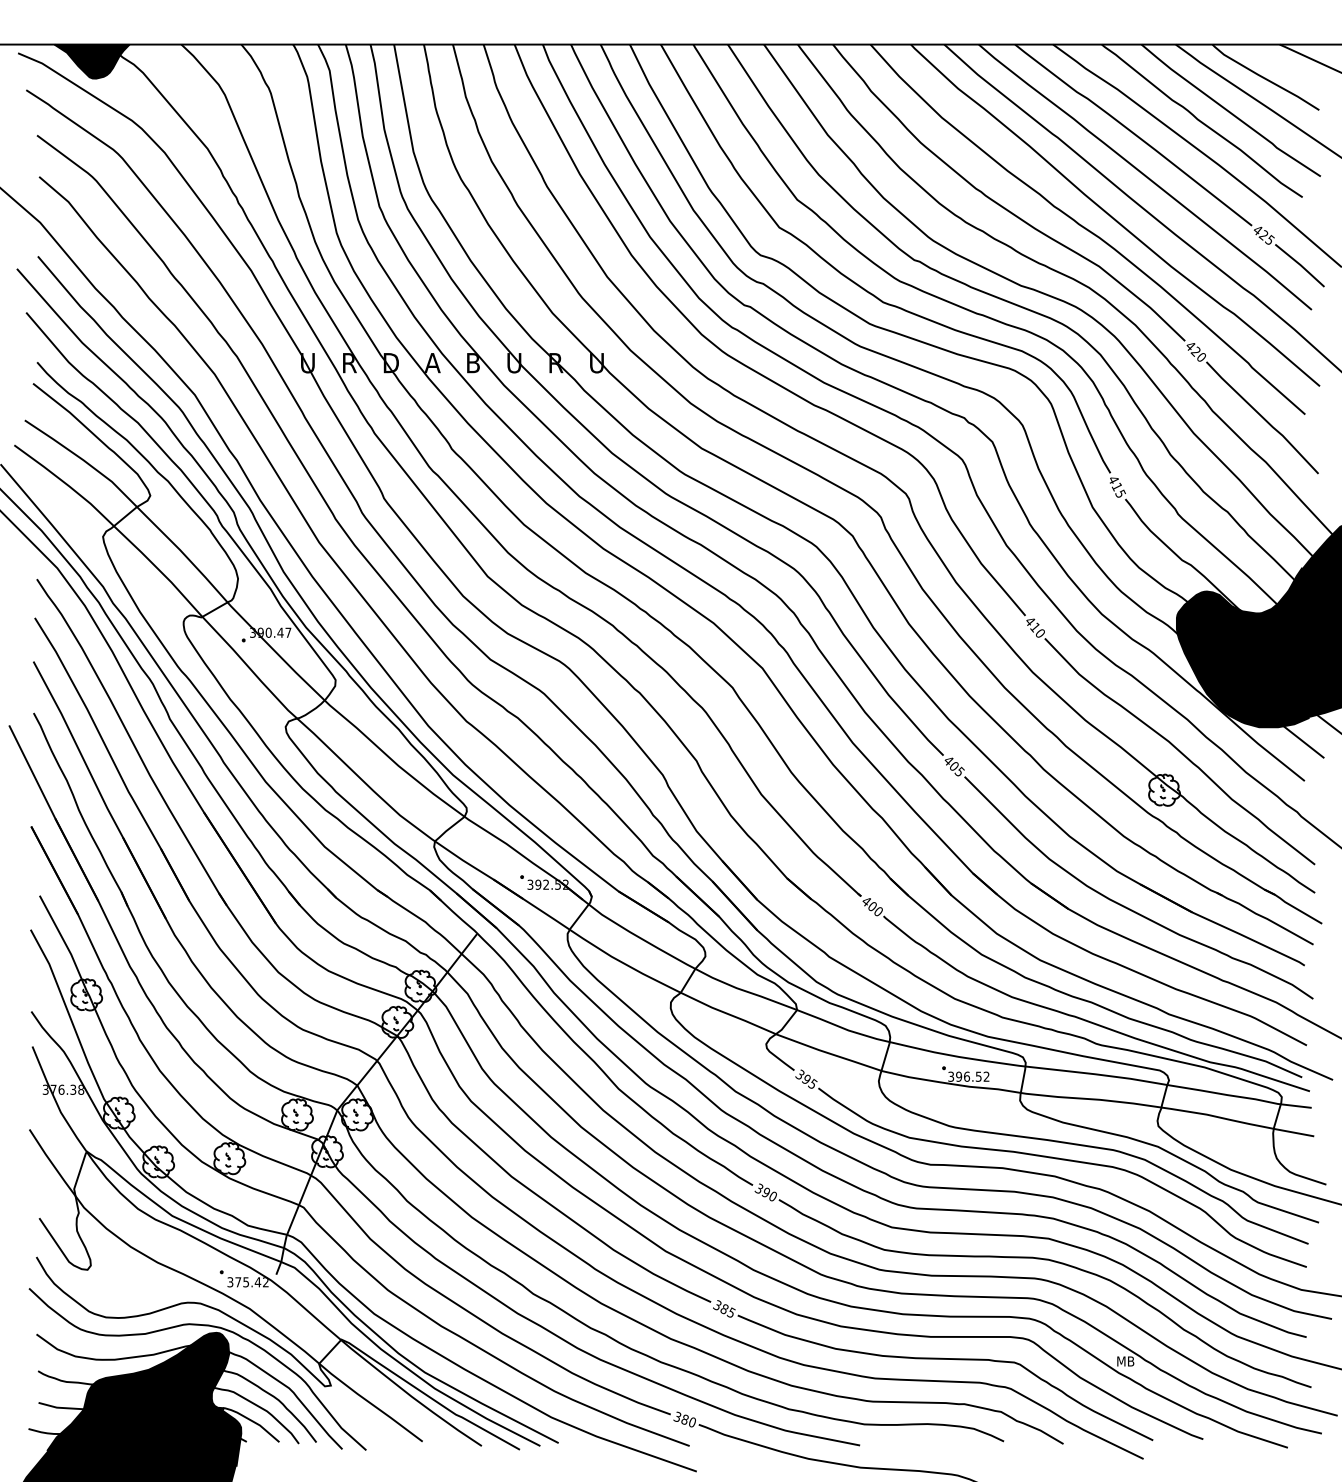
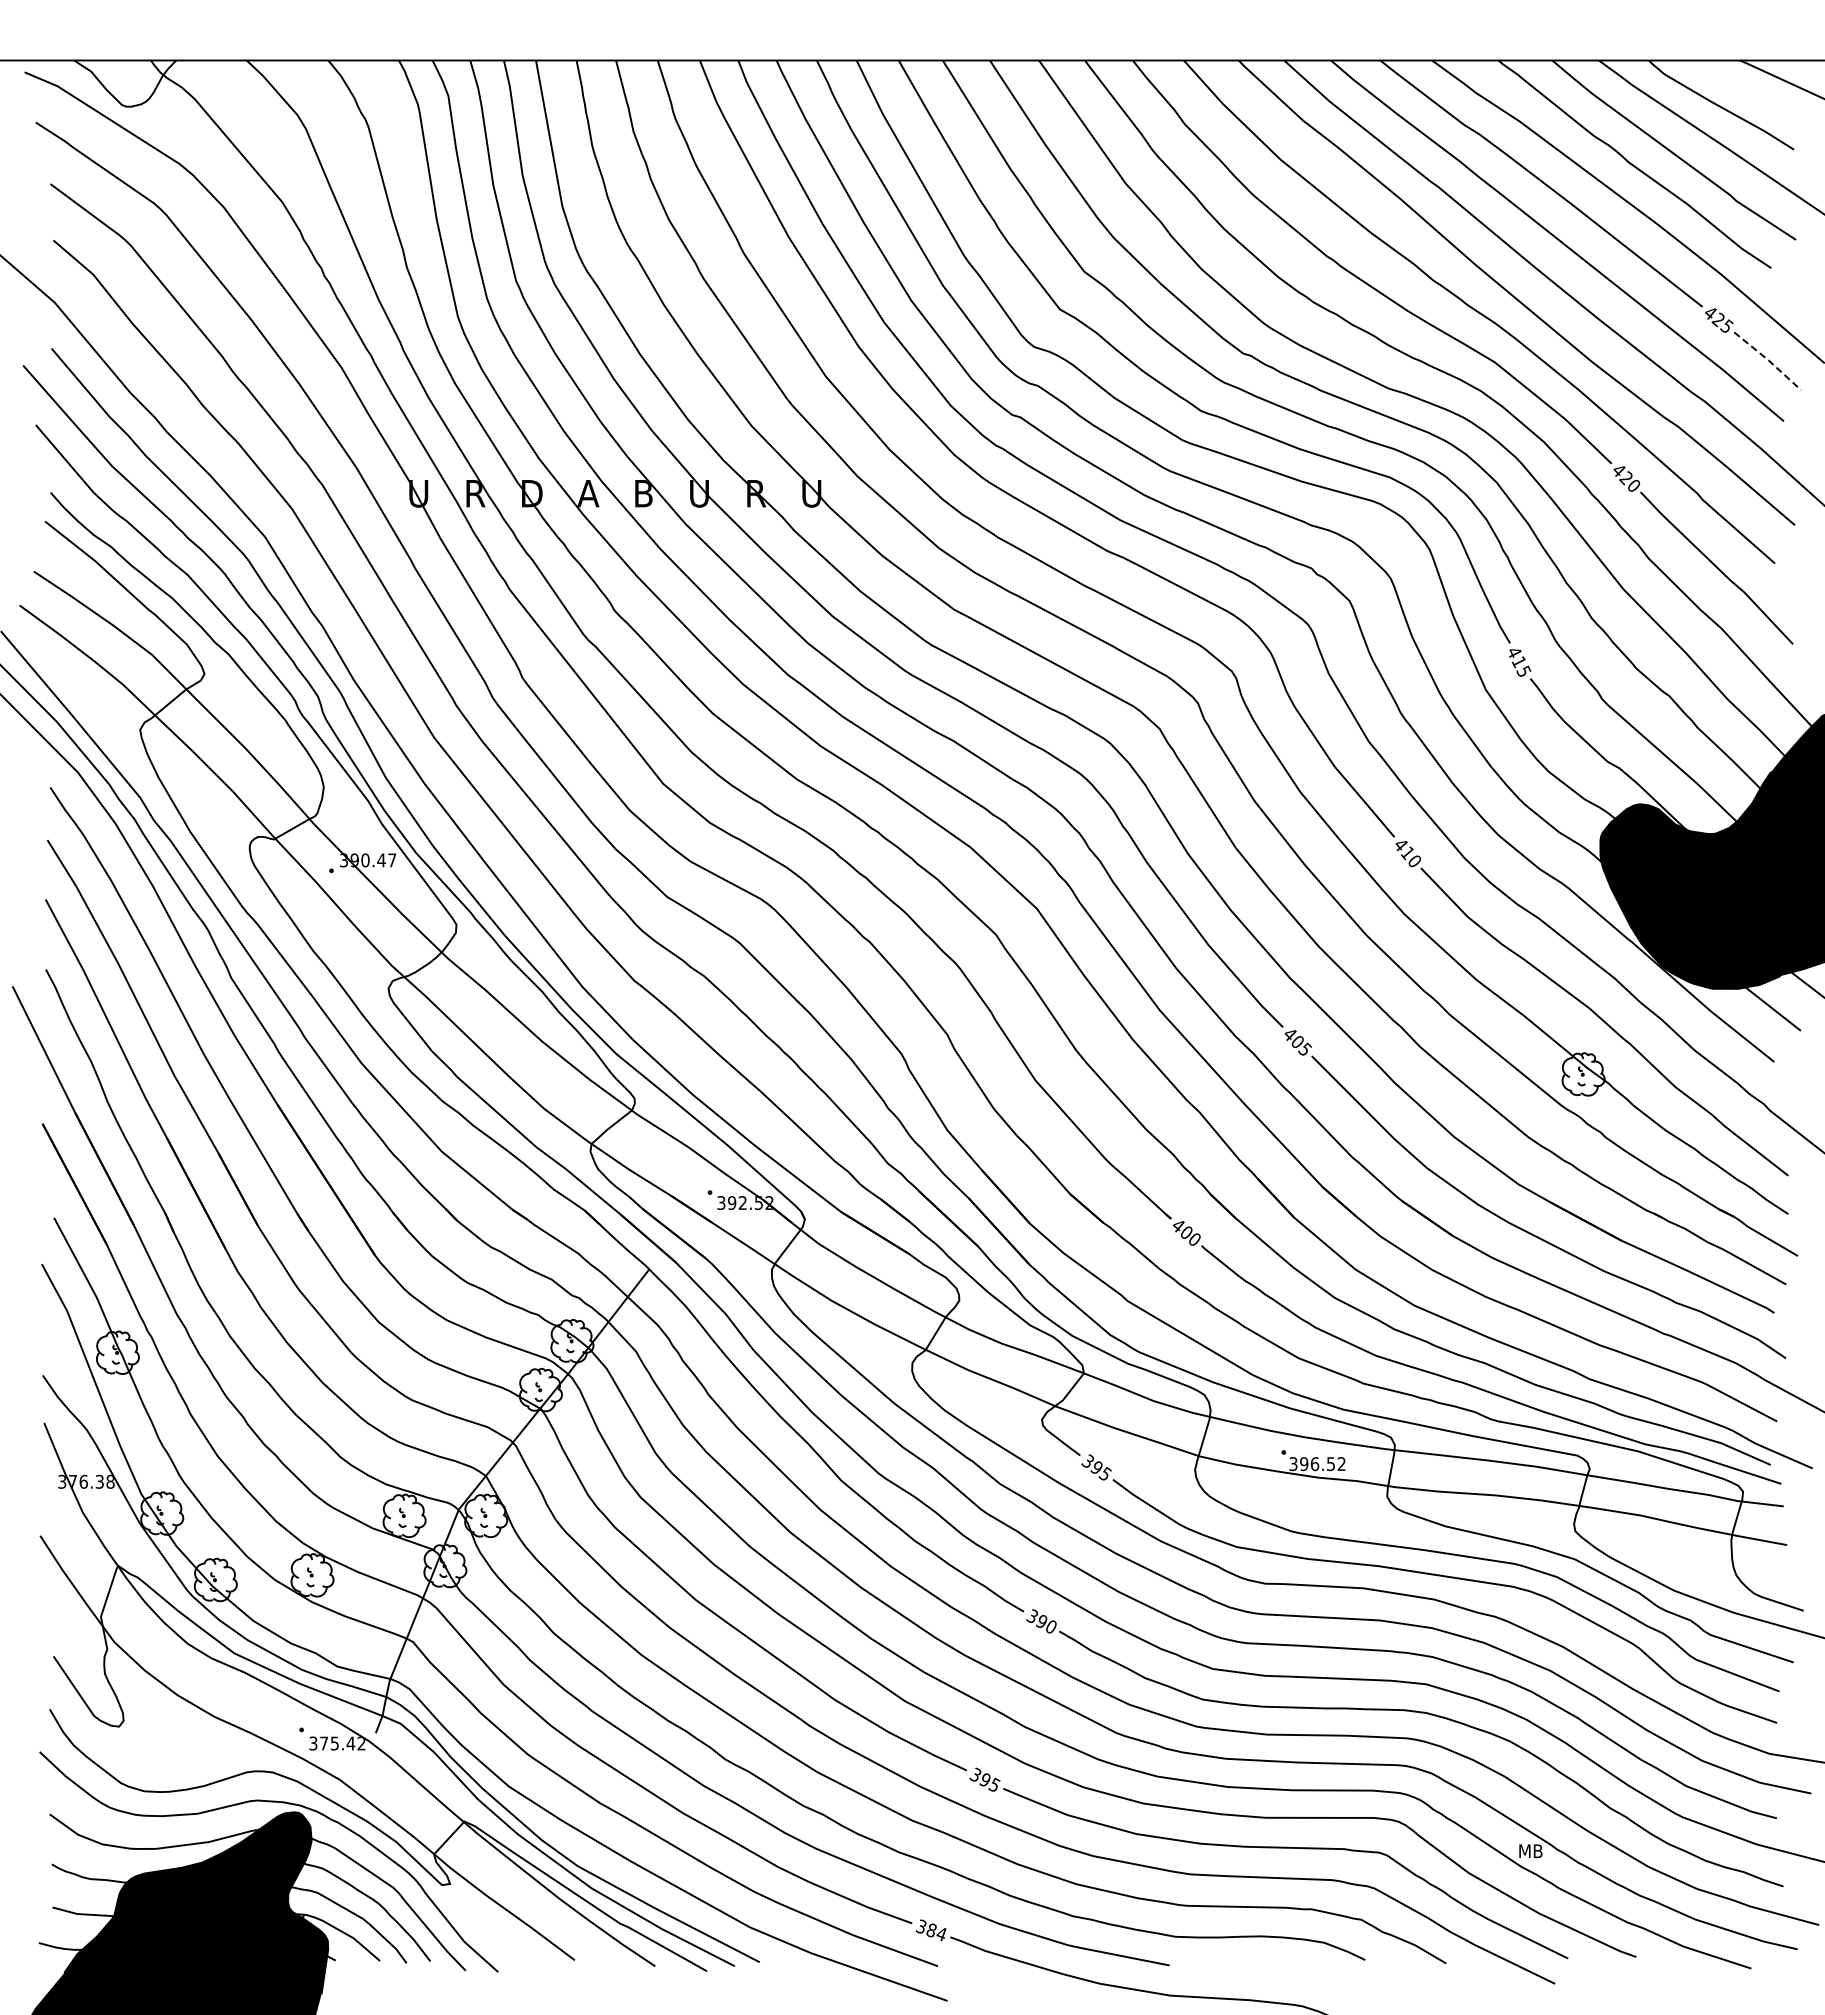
fill: (92, 61) -> (125, 83), removed
line: (1300, 265) -> (1768, 360), solid -> dashed
text: (723, 1309) -> (984, 1780), 385 -> 395
text: (692, 1422) -> (941, 1934), 380 -> 384

